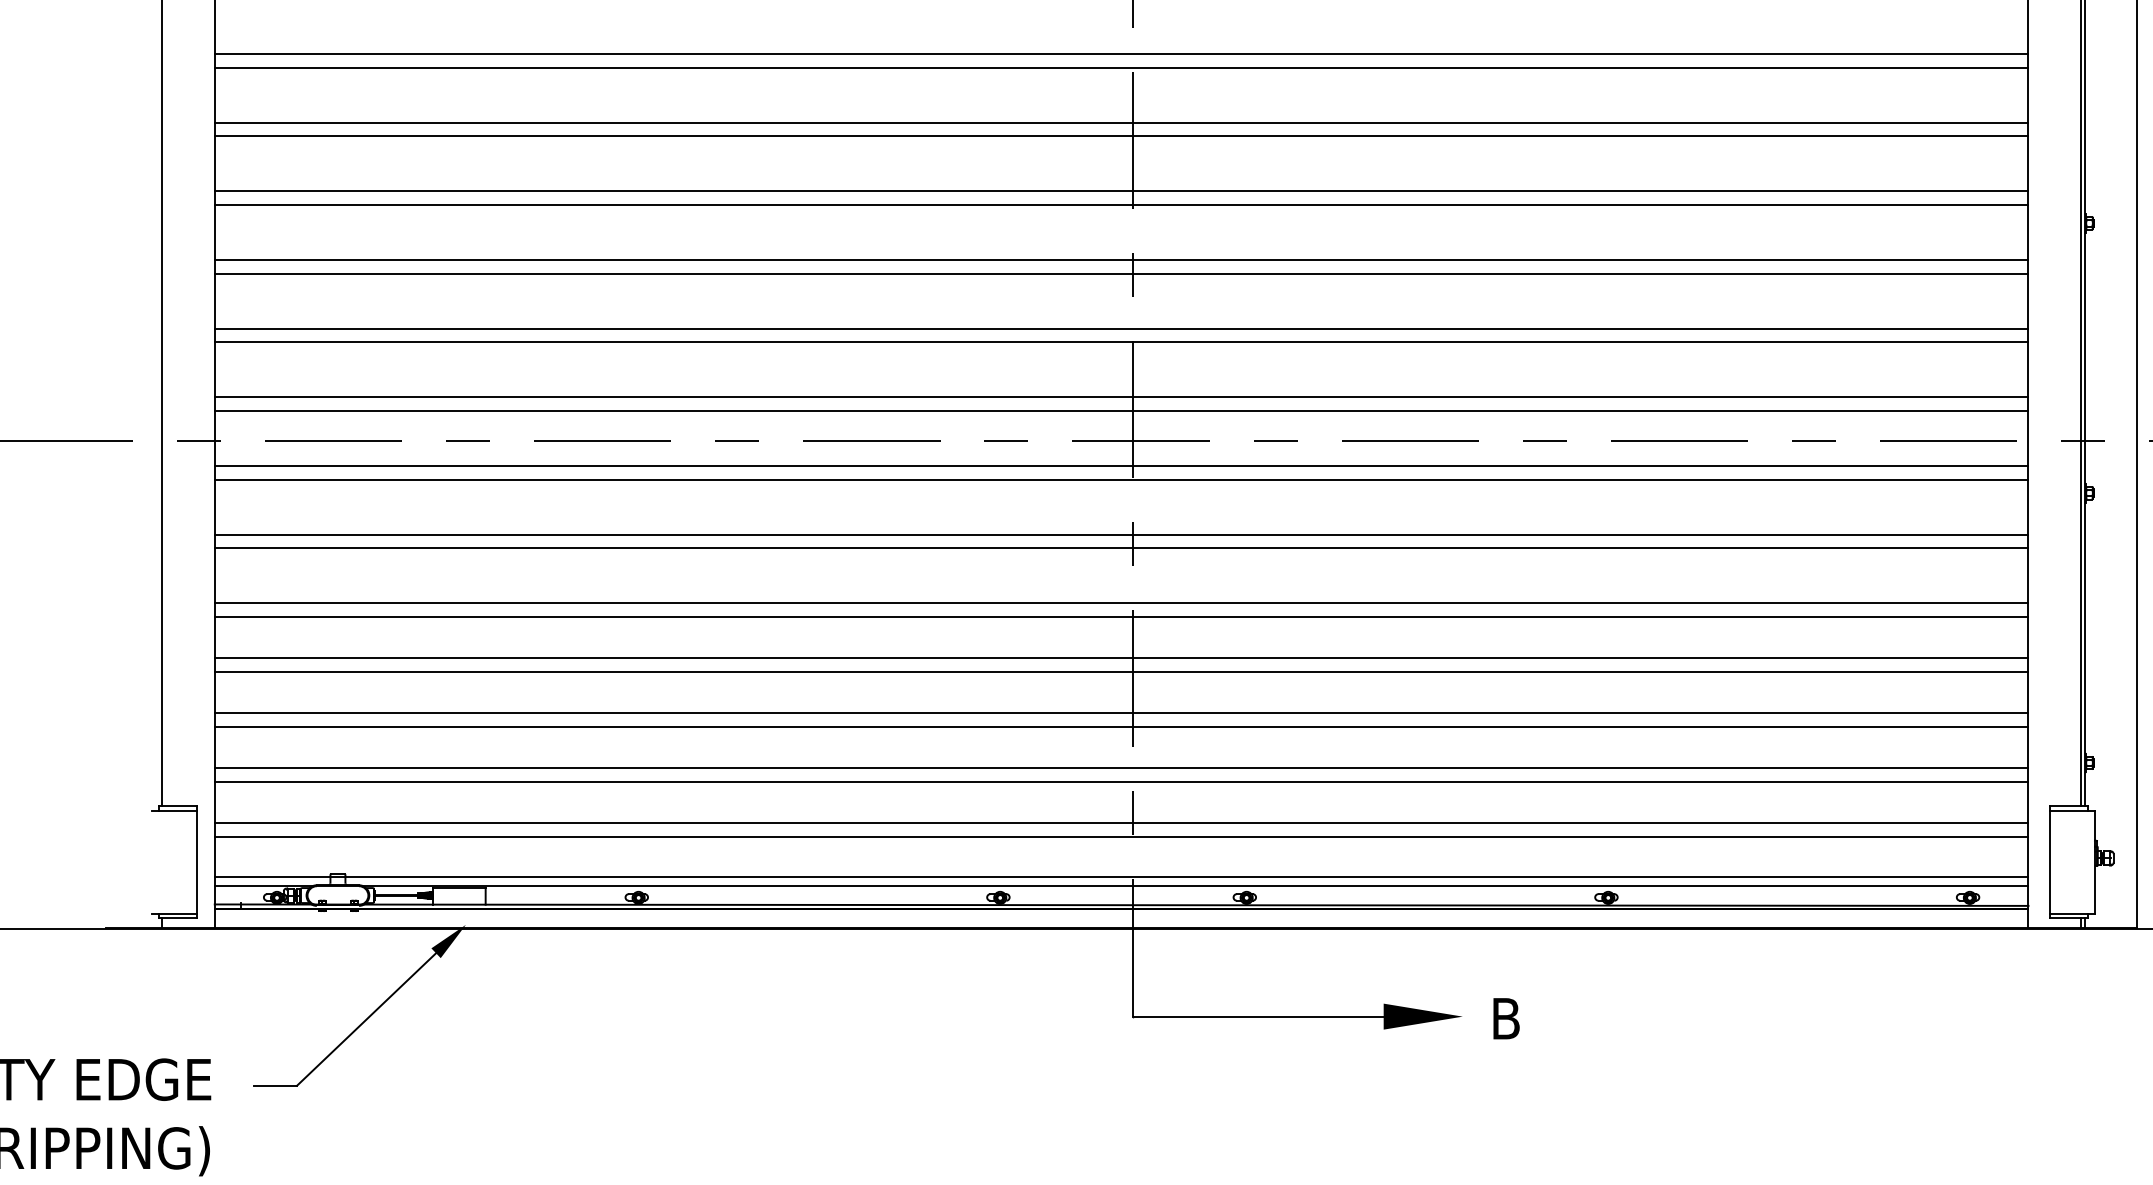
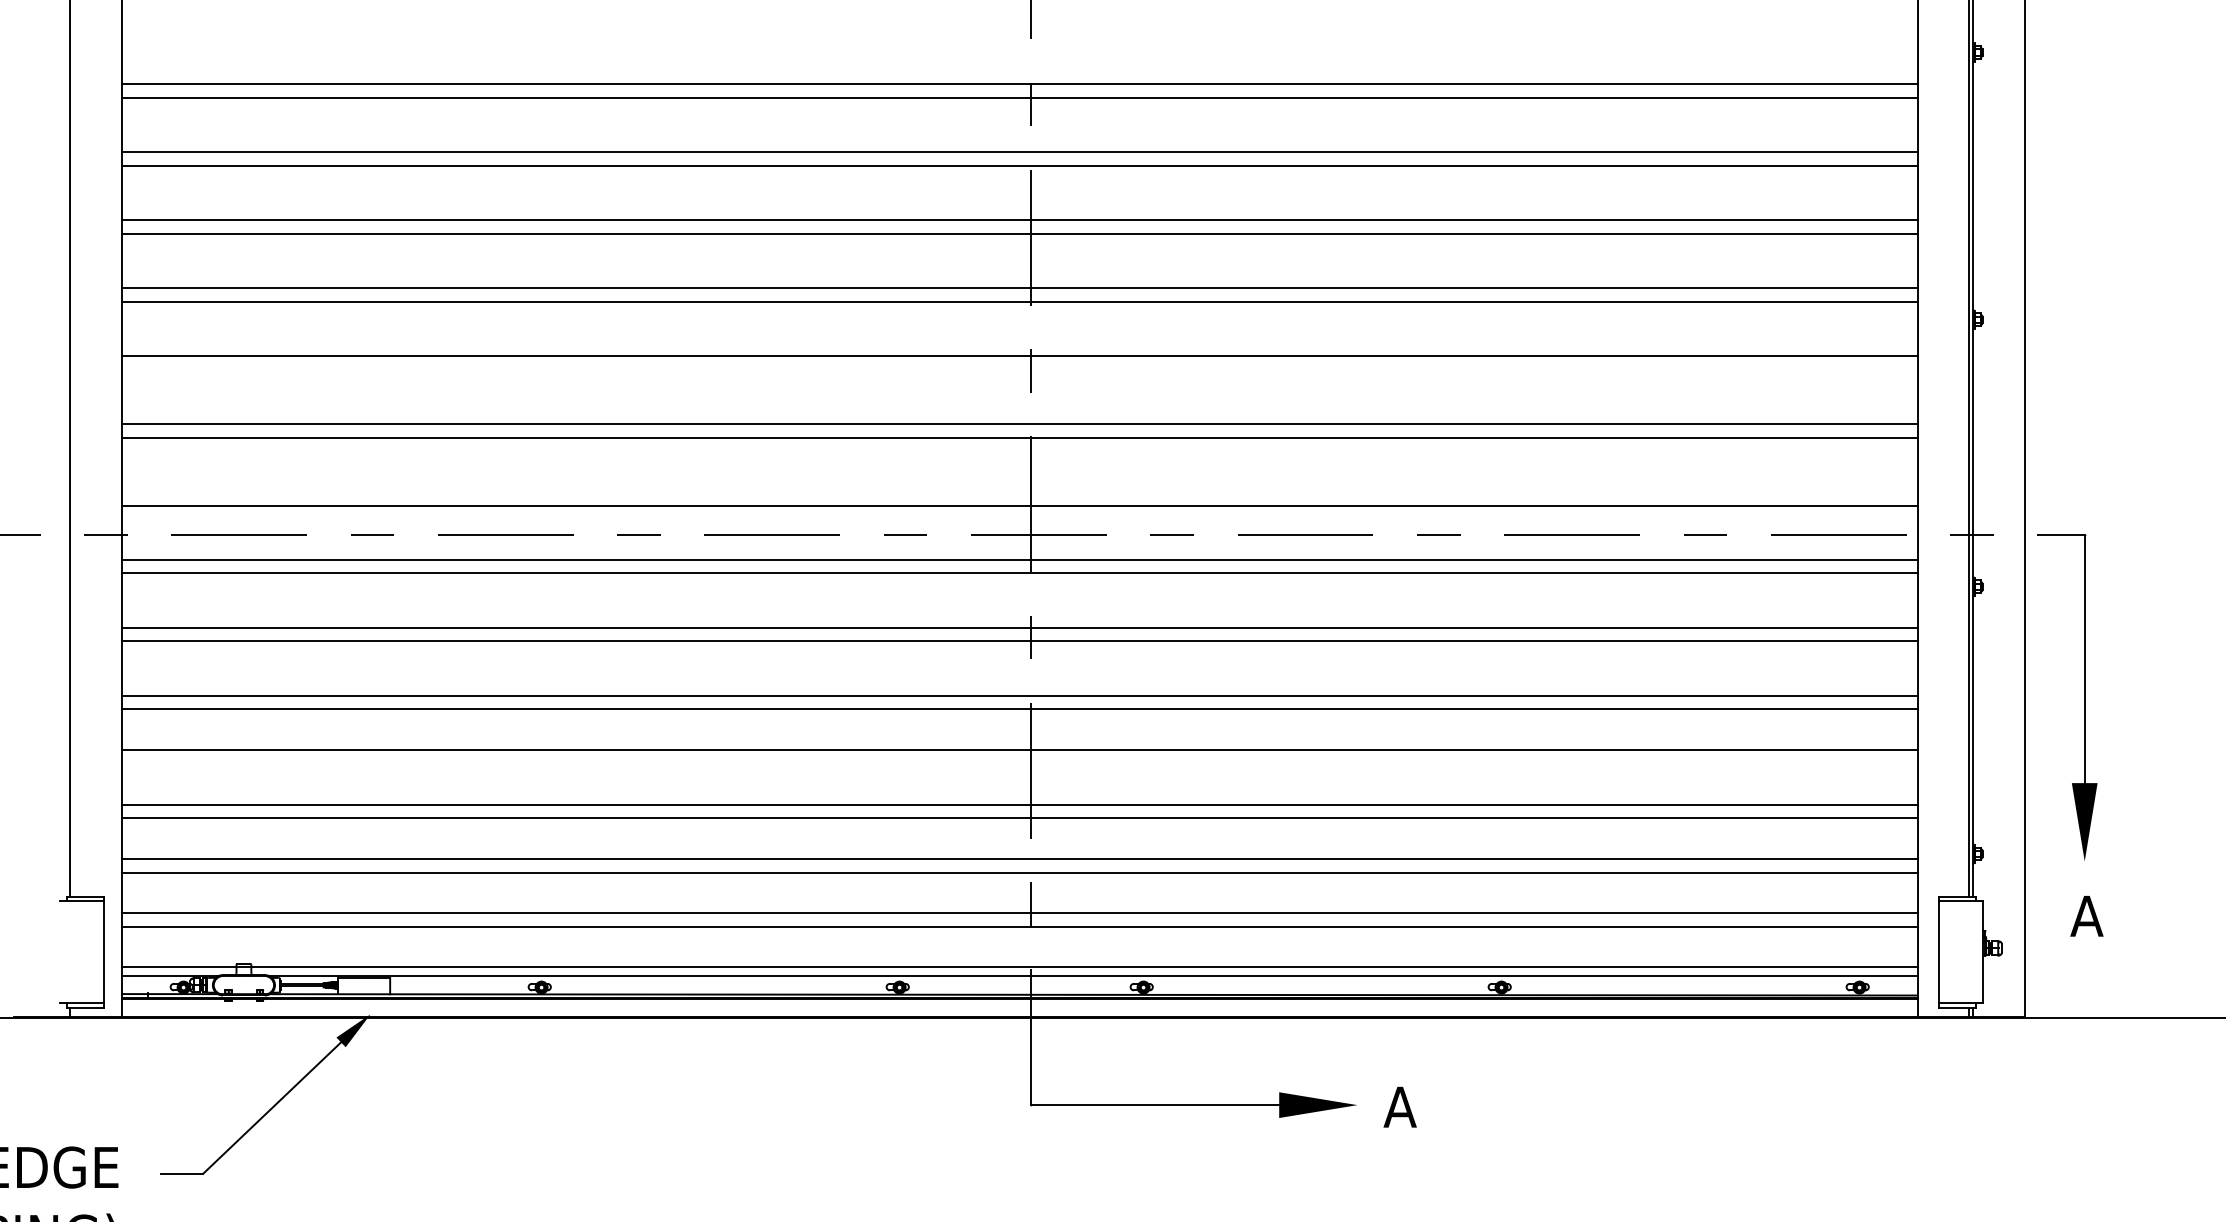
line: (1121, 273) -> (1019, 369), removed
line: (1121, 396) -> (1019, 491), removed
line: (1121, 671) -> (1019, 763), removed
text: (1505, 1018) -> (1399, 1106), B -> A

